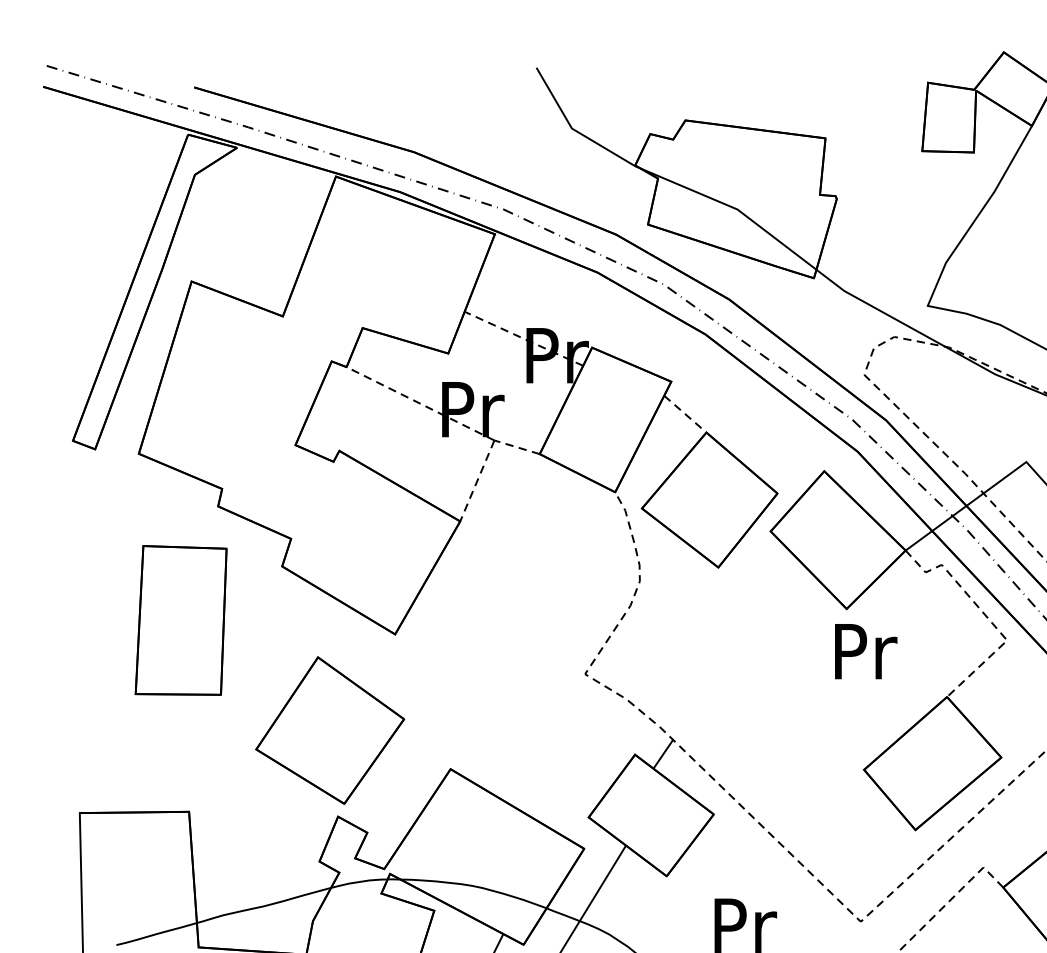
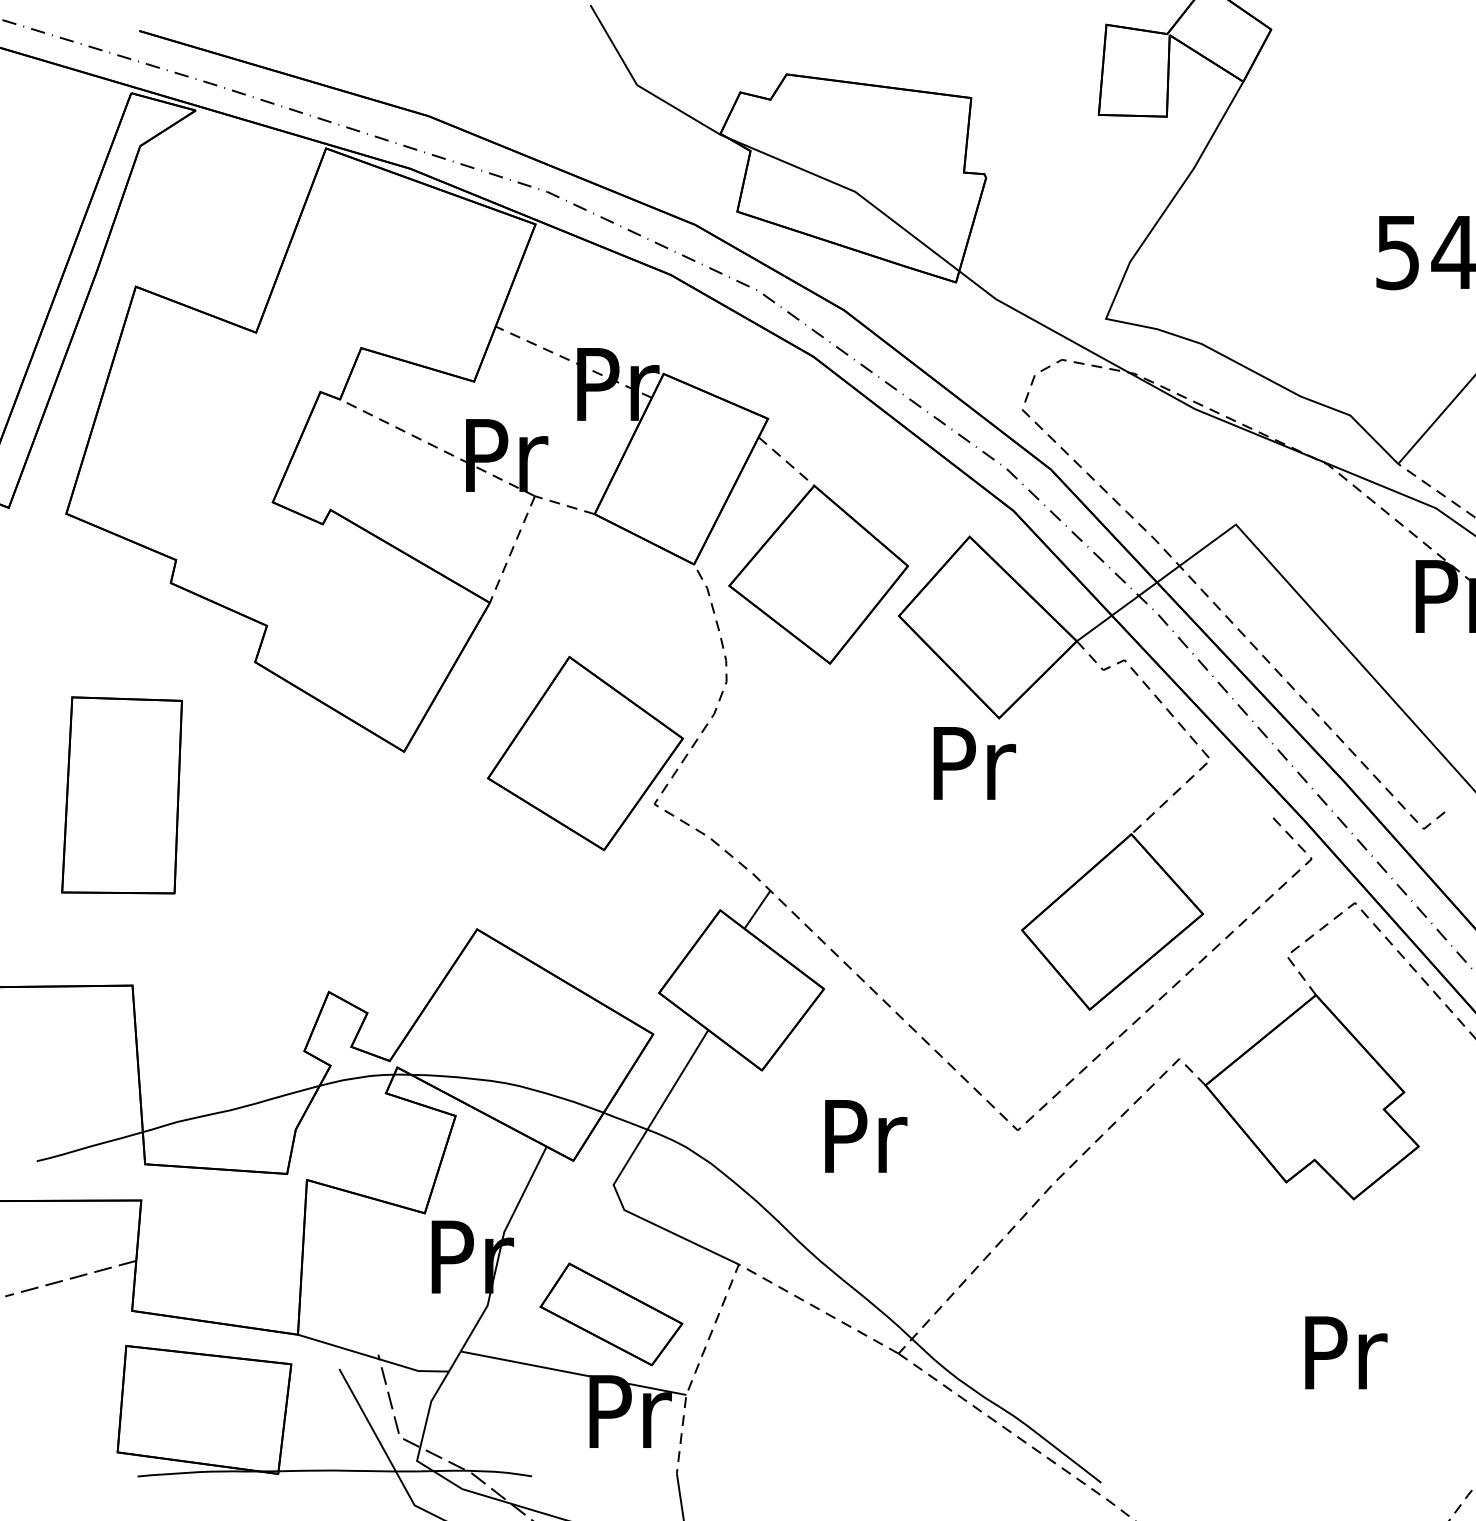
part: (180, 620) -> (121, 795), moved
text: (865, 651) -> (974, 763), moved
part: (330, 730) -> (585, 753), moved

